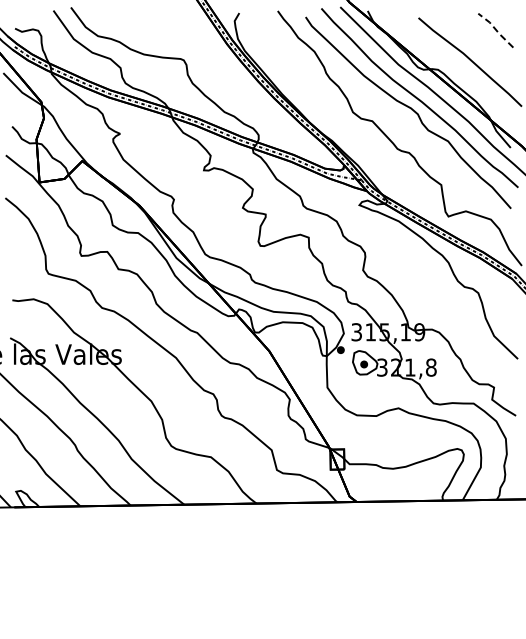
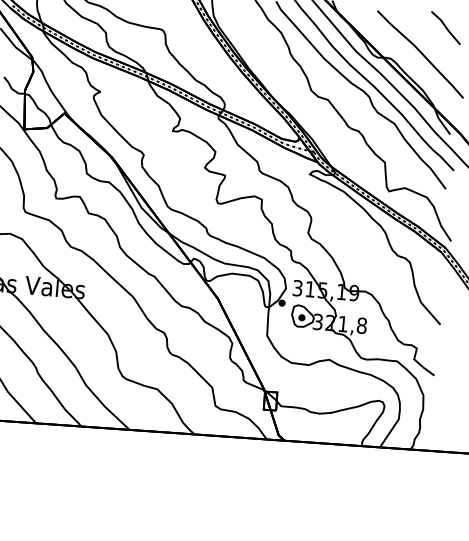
line: (495, 29) -> (445, 27), dashed -> solid

